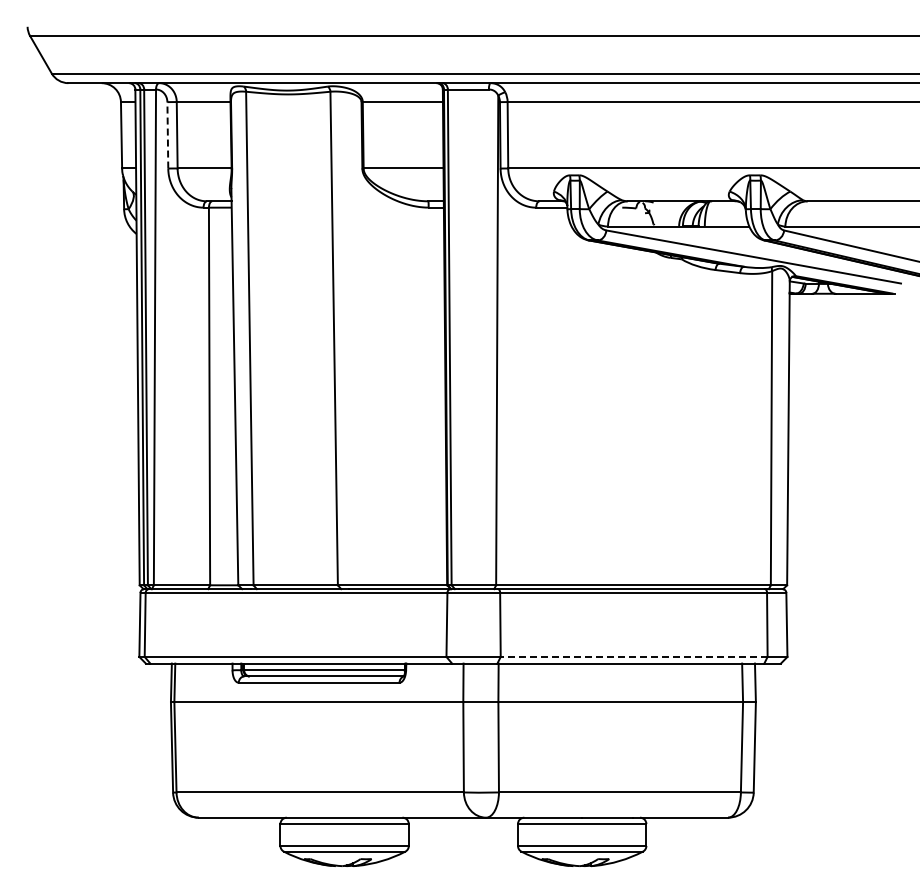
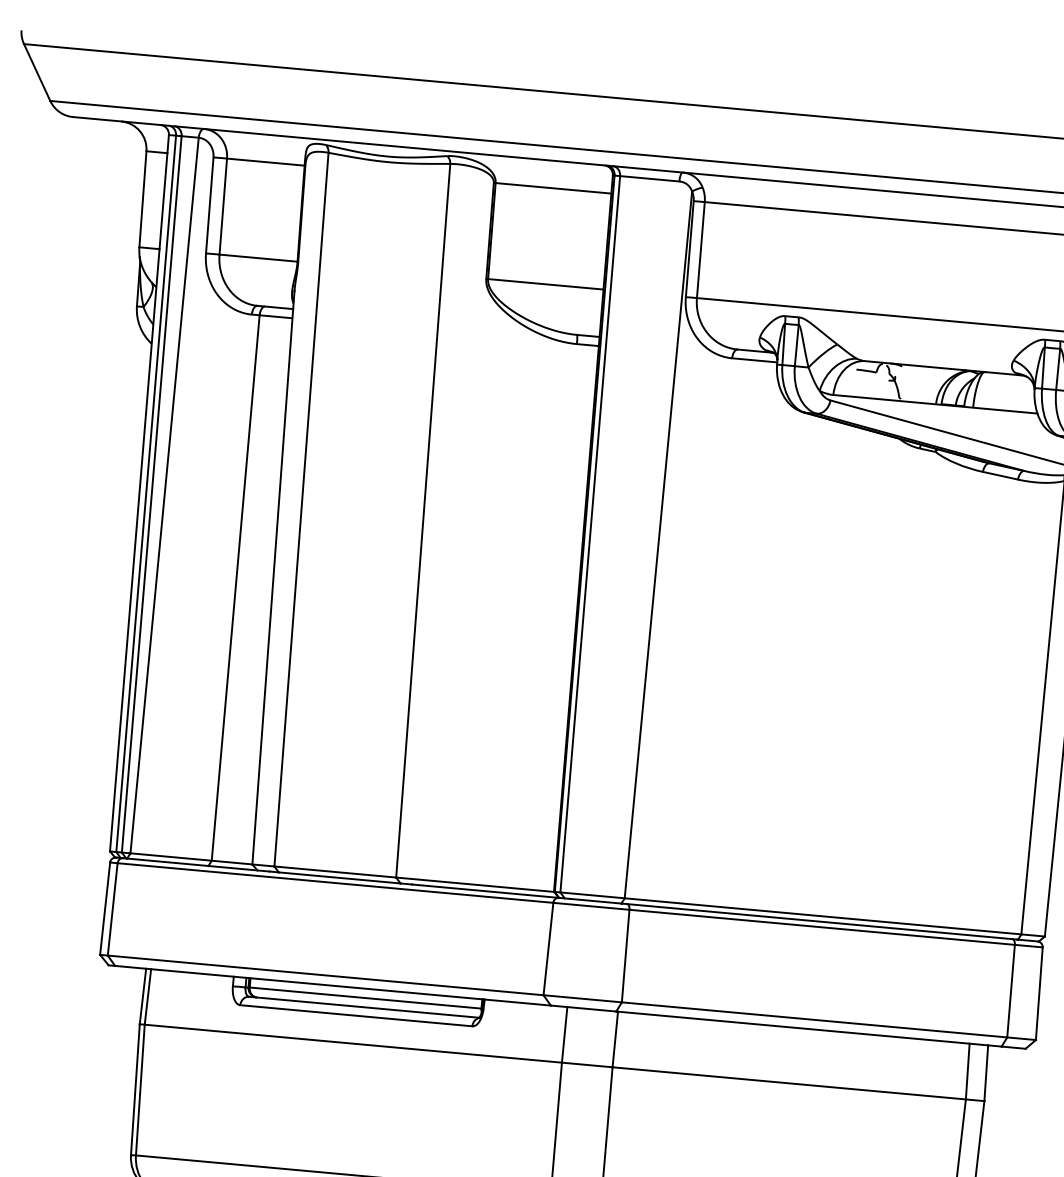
line: (167, 134) -> (209, 204), dashed -> solid
line: (633, 656) -> (813, 1019), dashed -> solid

